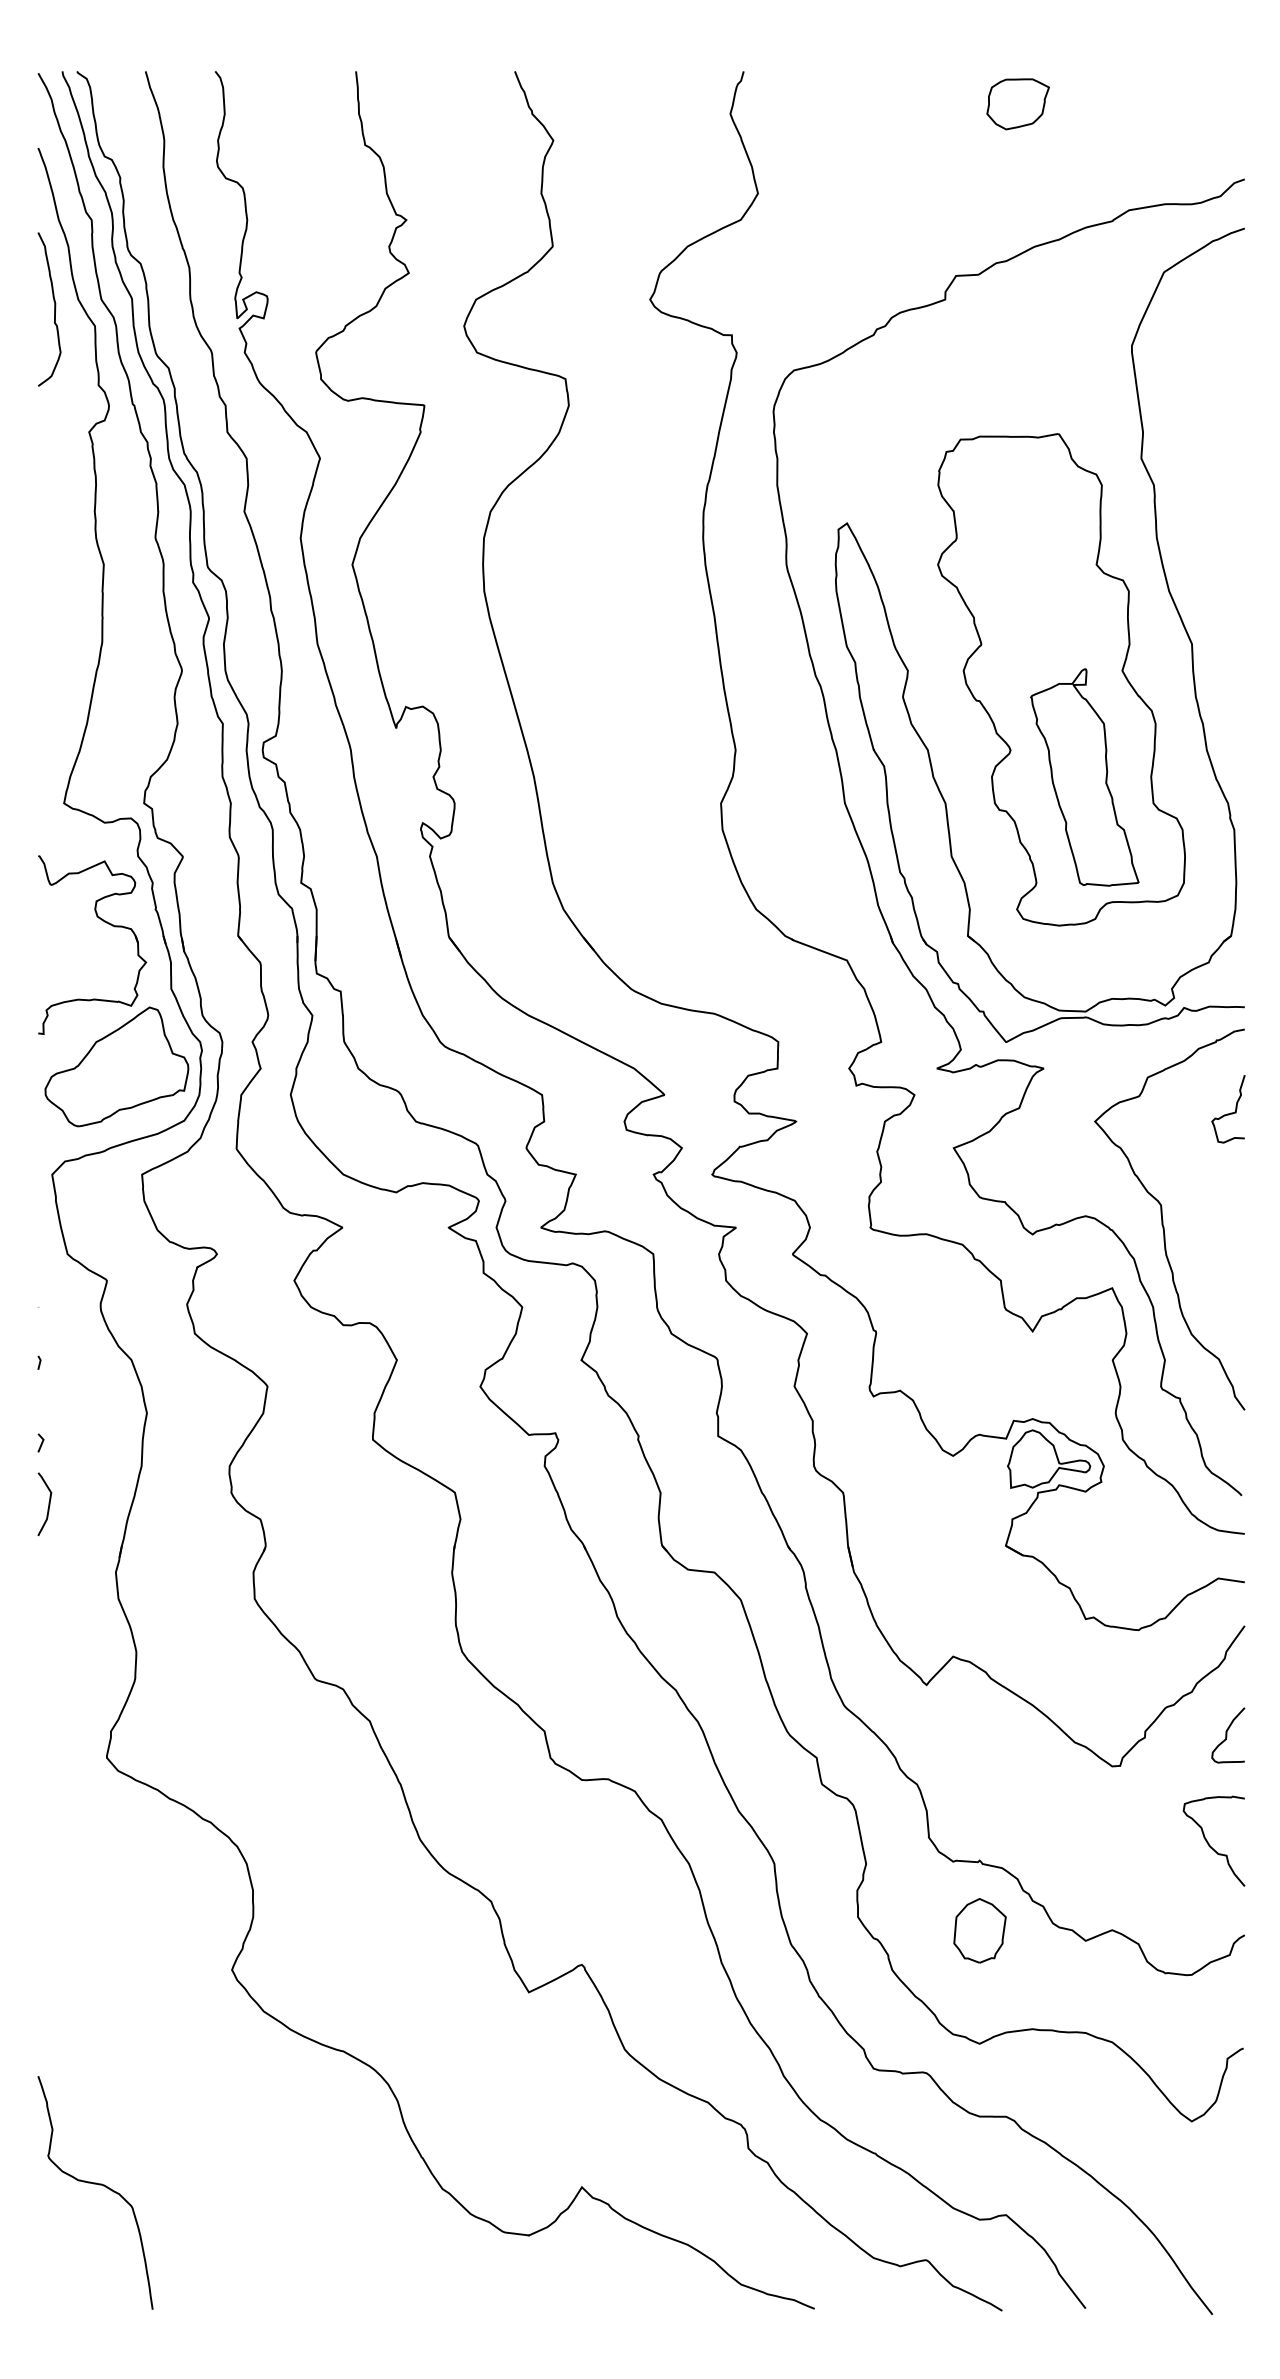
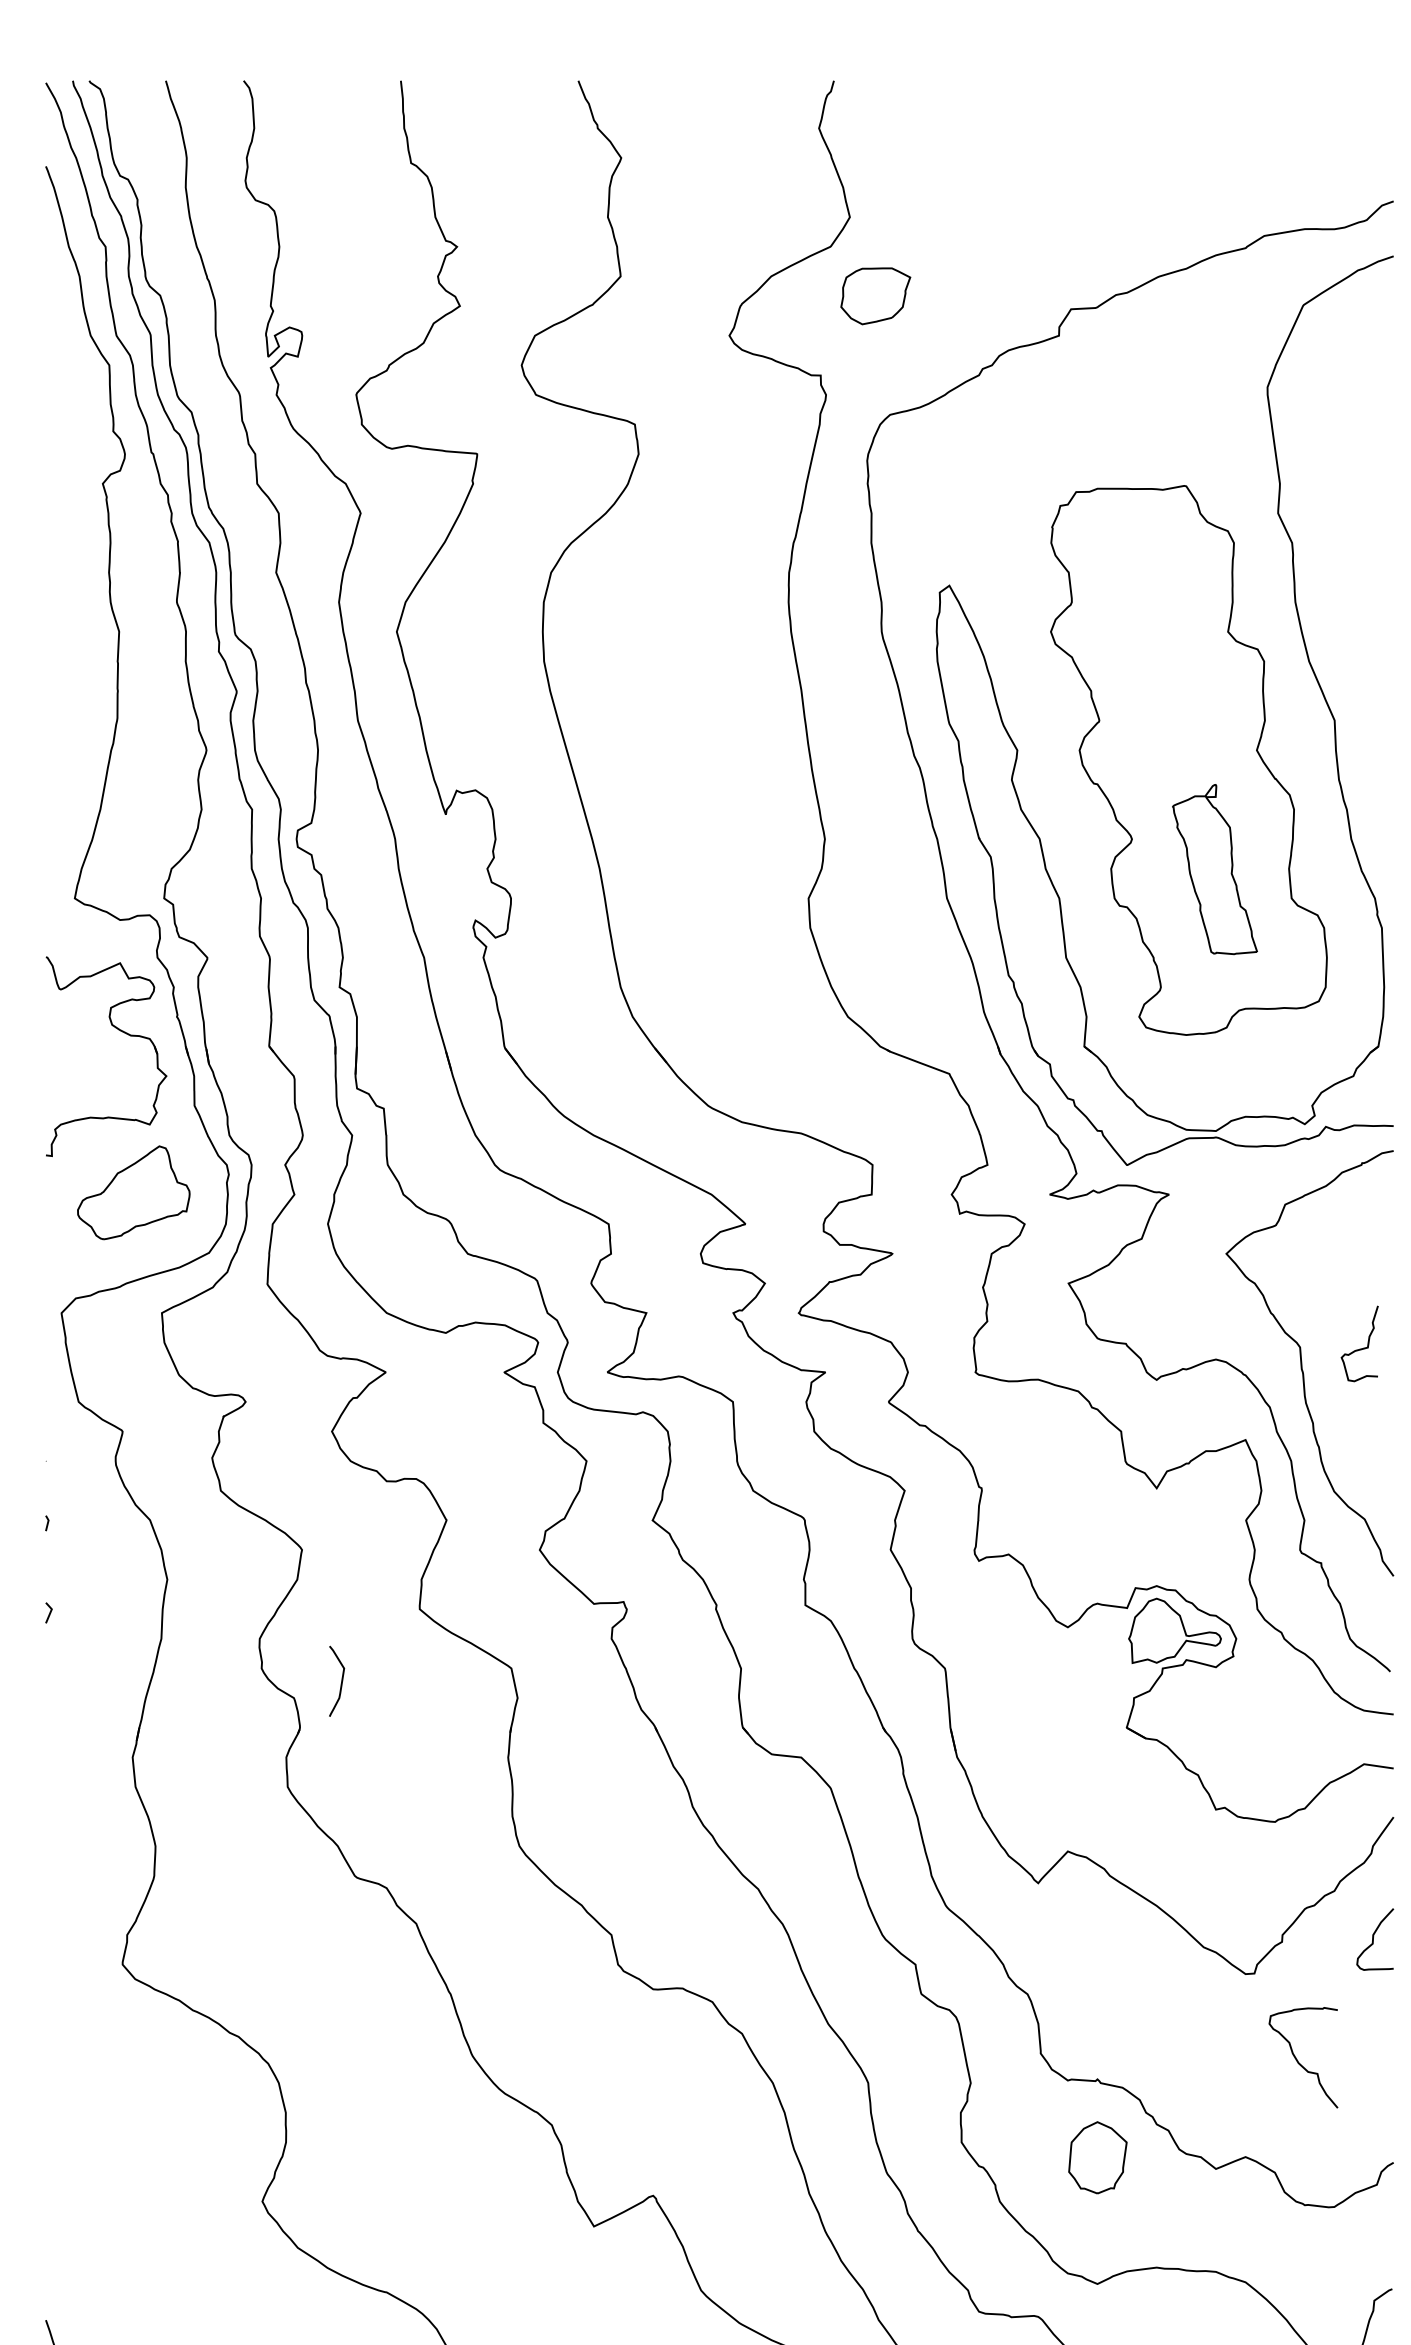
part: (1017, 104) -> (875, 296), moved
curve: (54, 309) -> (64, 346), removed
part: (1084, 777) -> (1214, 869), size x0.7
part: (116, 1066) -> (133, 1192), size x0.7
curve: (1228, 1113) -> (1359, 1348), moved
curve: (48, 1503) -> (341, 1680), moved
curve: (1209, 1843) -> (1298, 2060), moved

